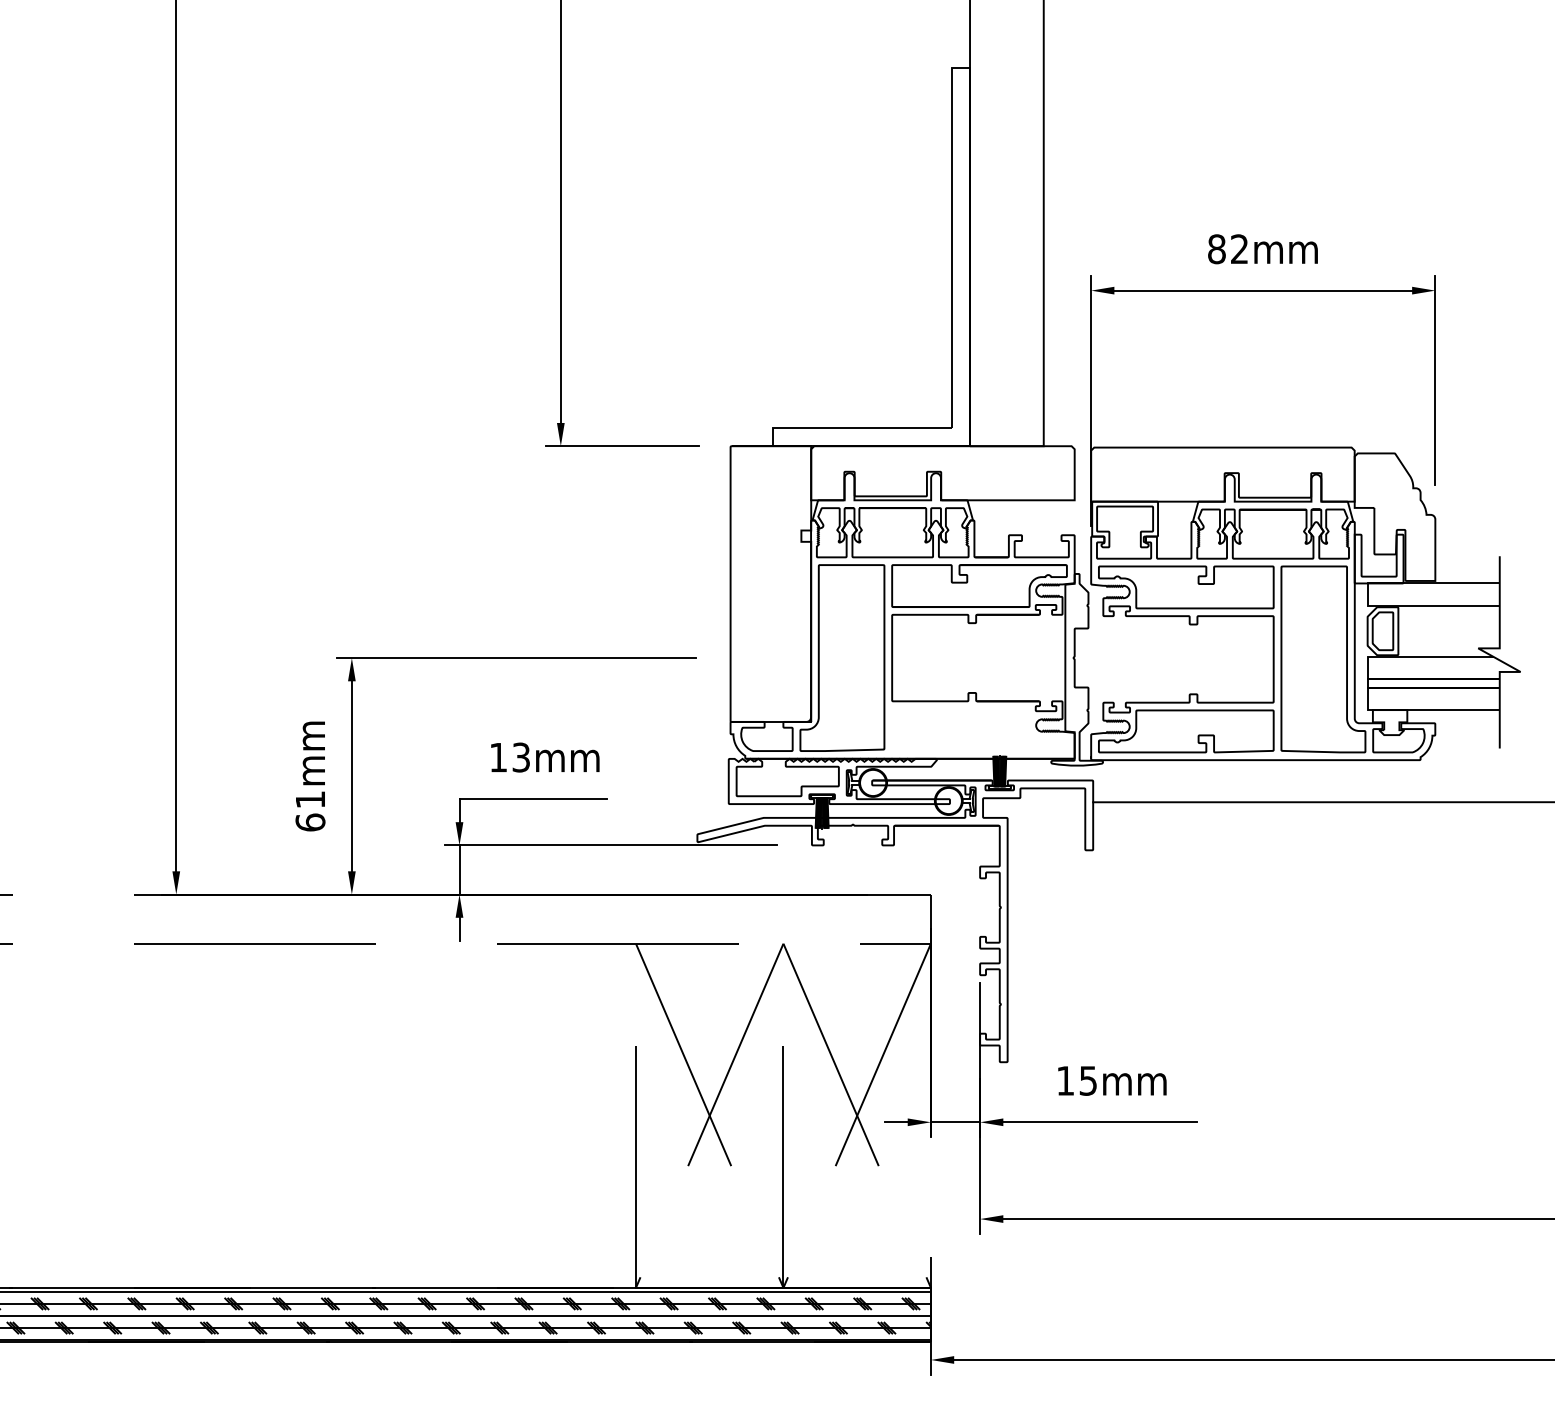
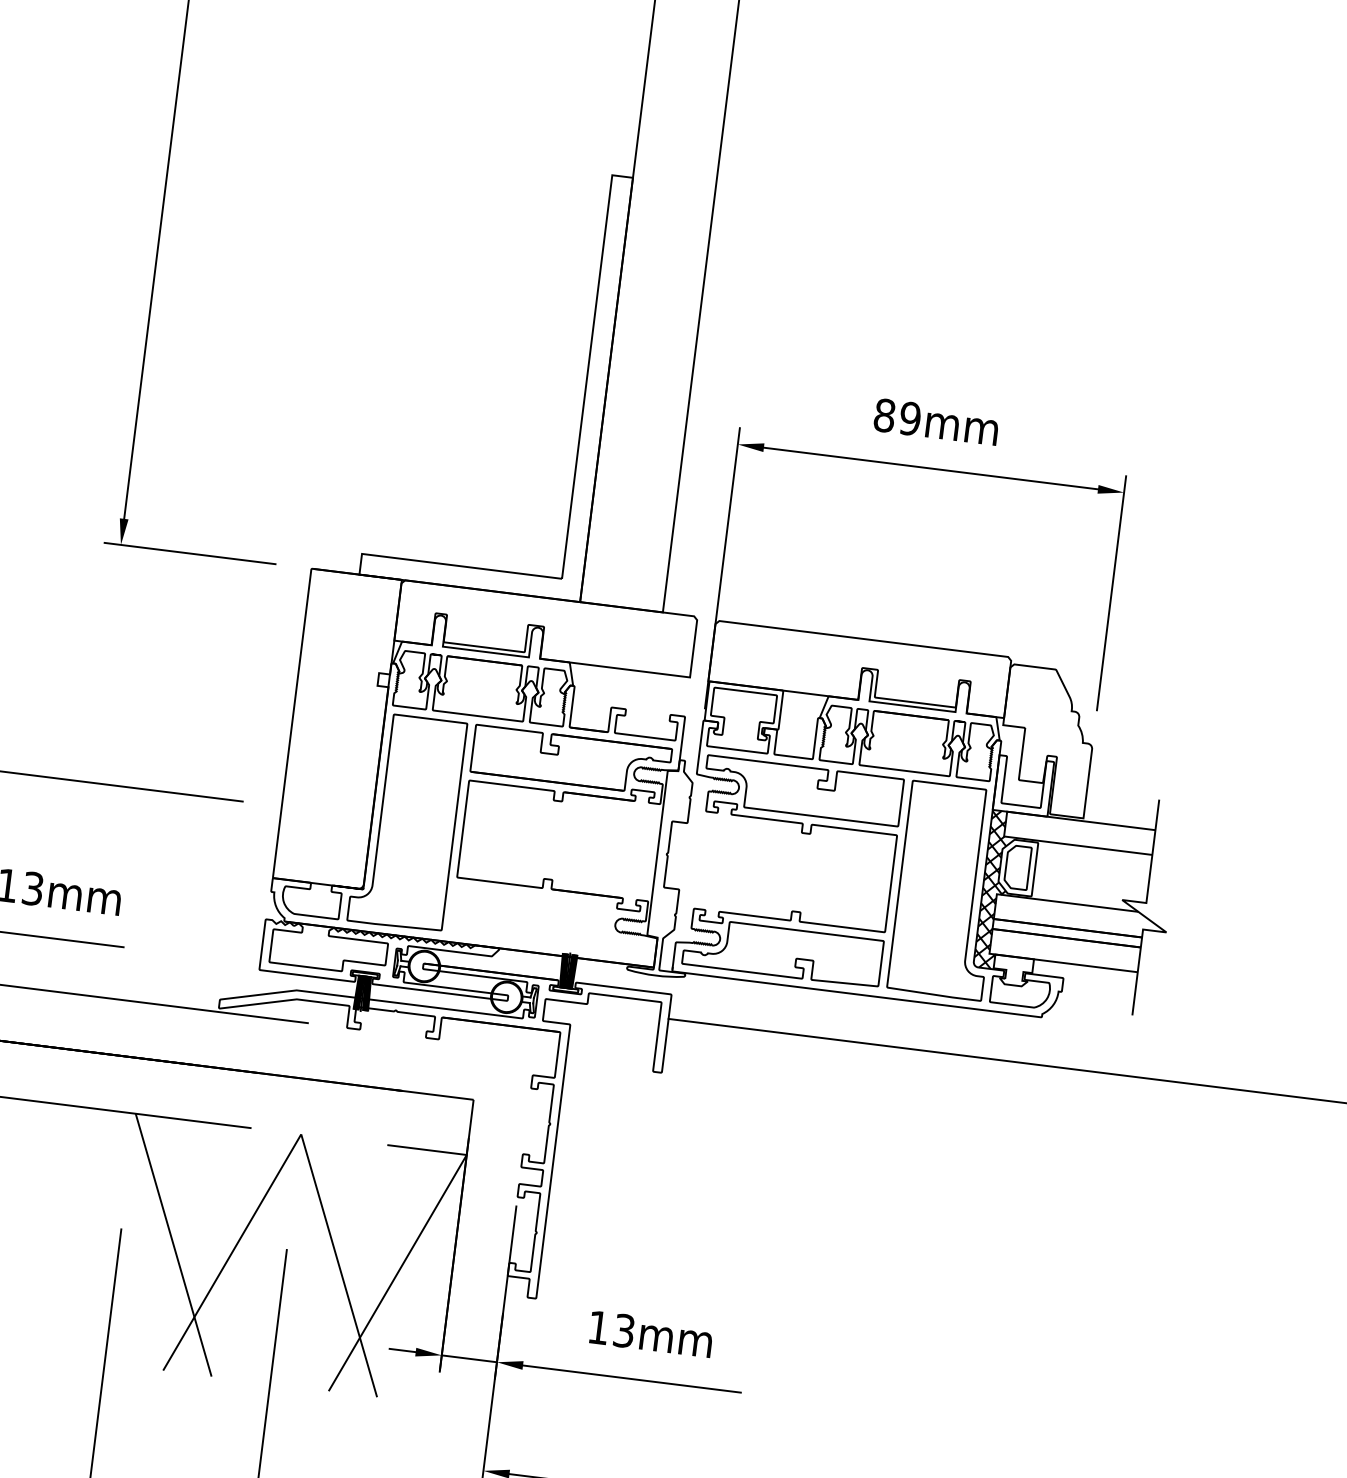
text: (1239, 249) -> (910, 419), 82mm -> 89mm
hatch: (1364, 653) -> (993, 889), added
text: (1088, 1080) -> (624, 1330), 15mm -> 13mm

